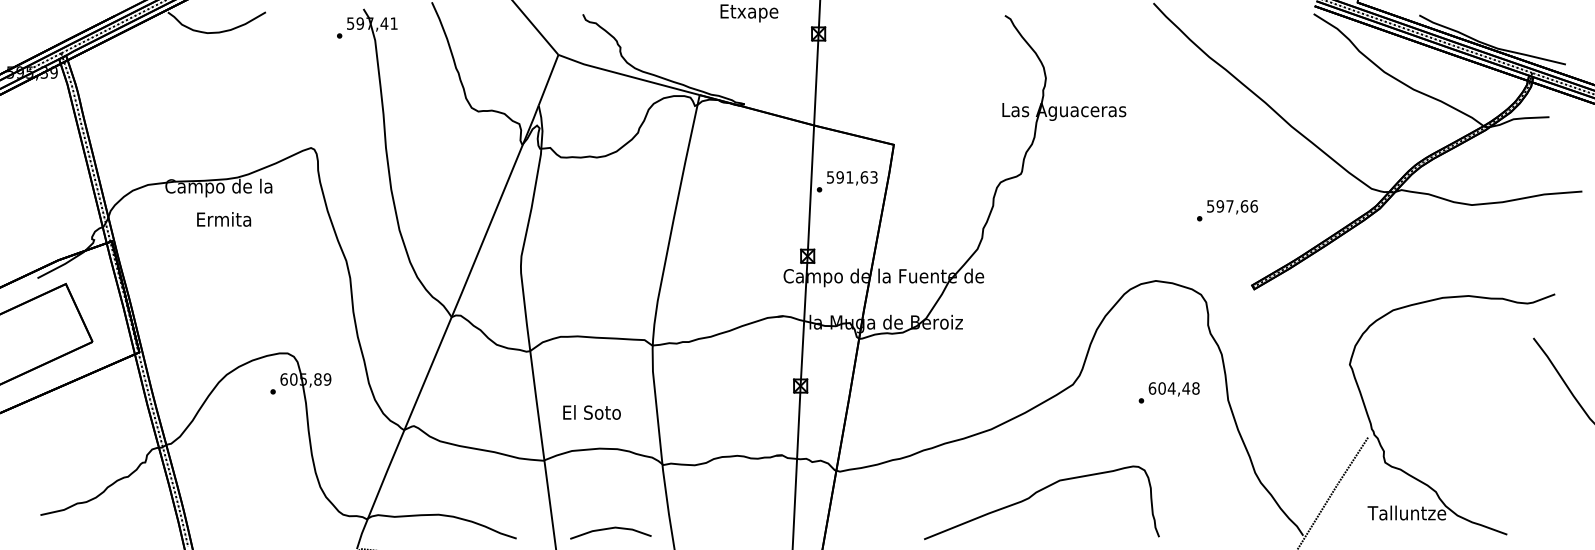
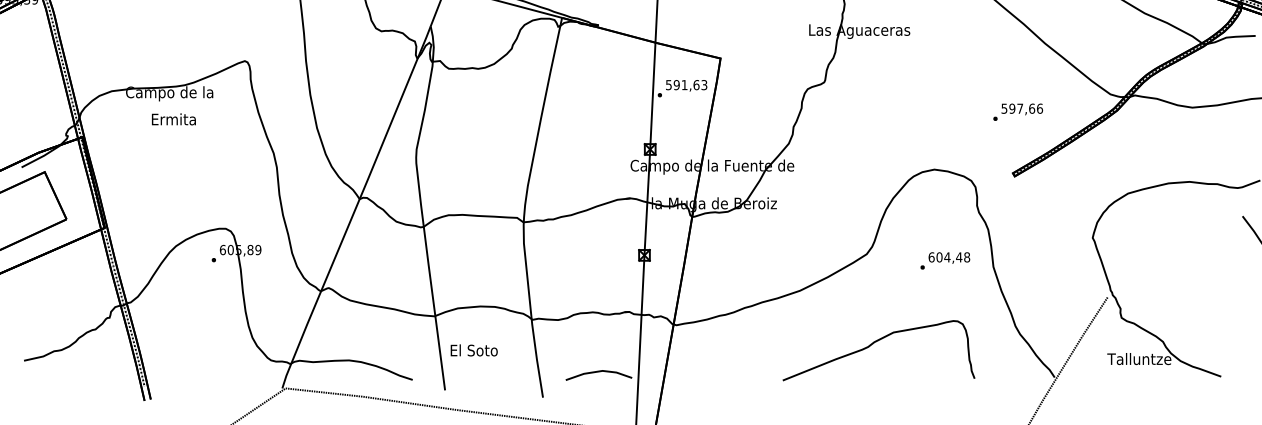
text: (1227, 210) -> (1018, 112), moved
text: (591, 412) -> (473, 350), moved
curve: (1035, 494) -> (873, 343), moved
line: (610, 529) -> (598, 372), moved

